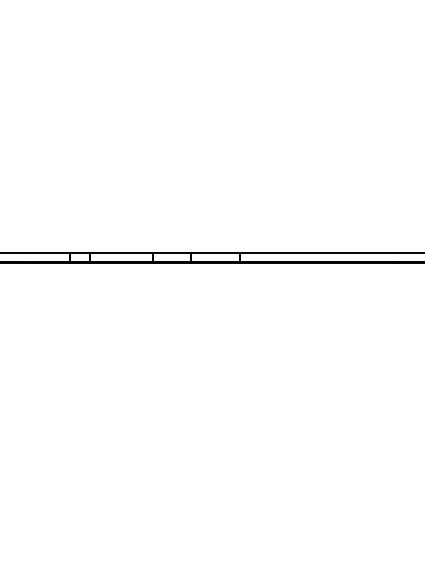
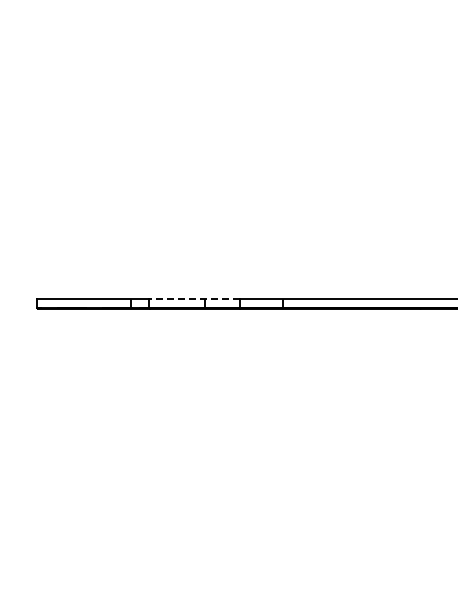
line: (139, 252) -> (193, 299), solid -> dashed

